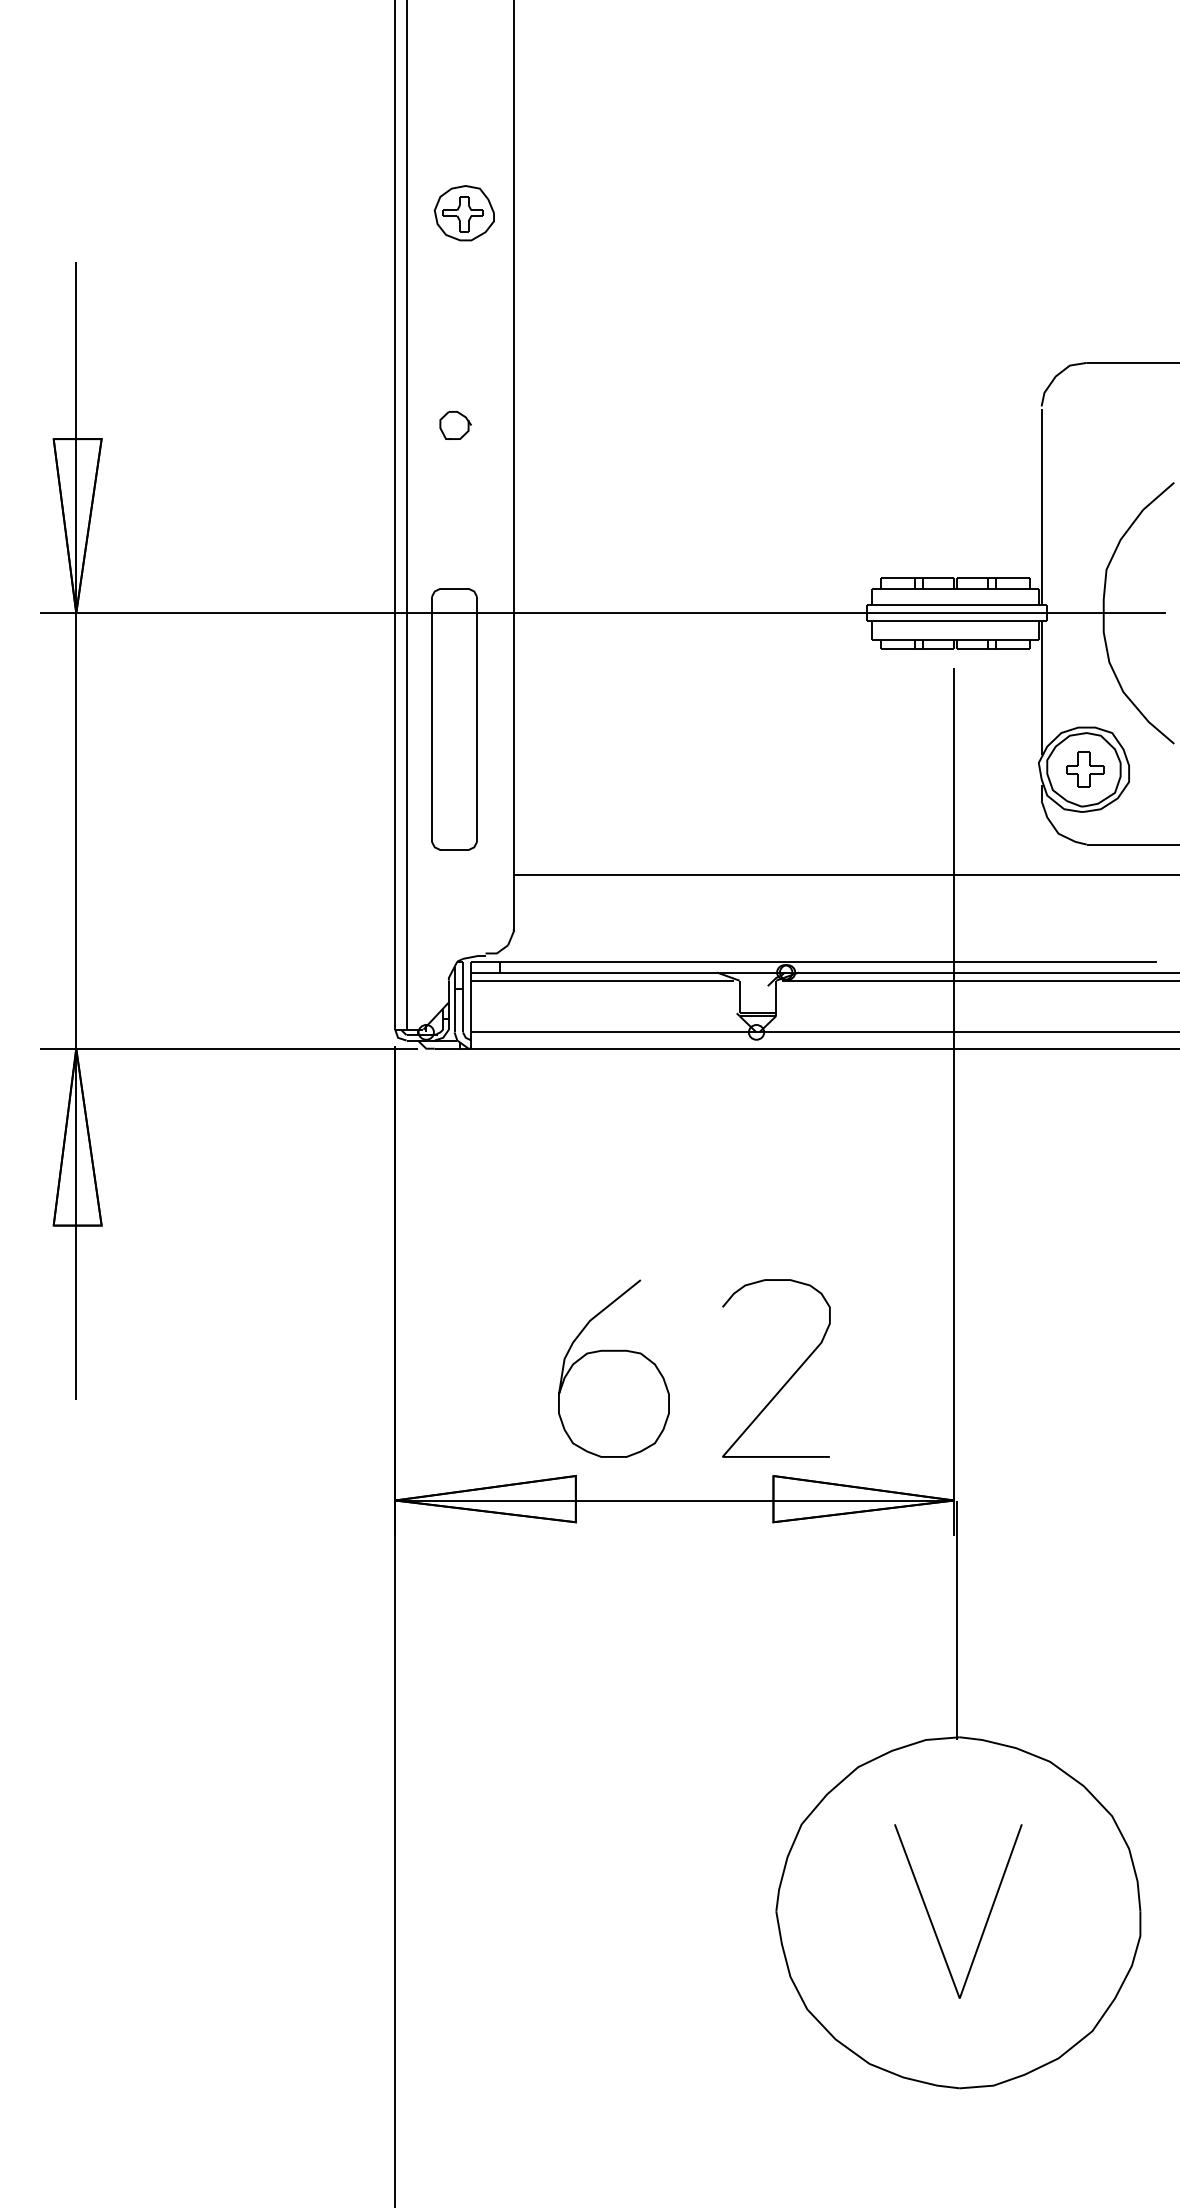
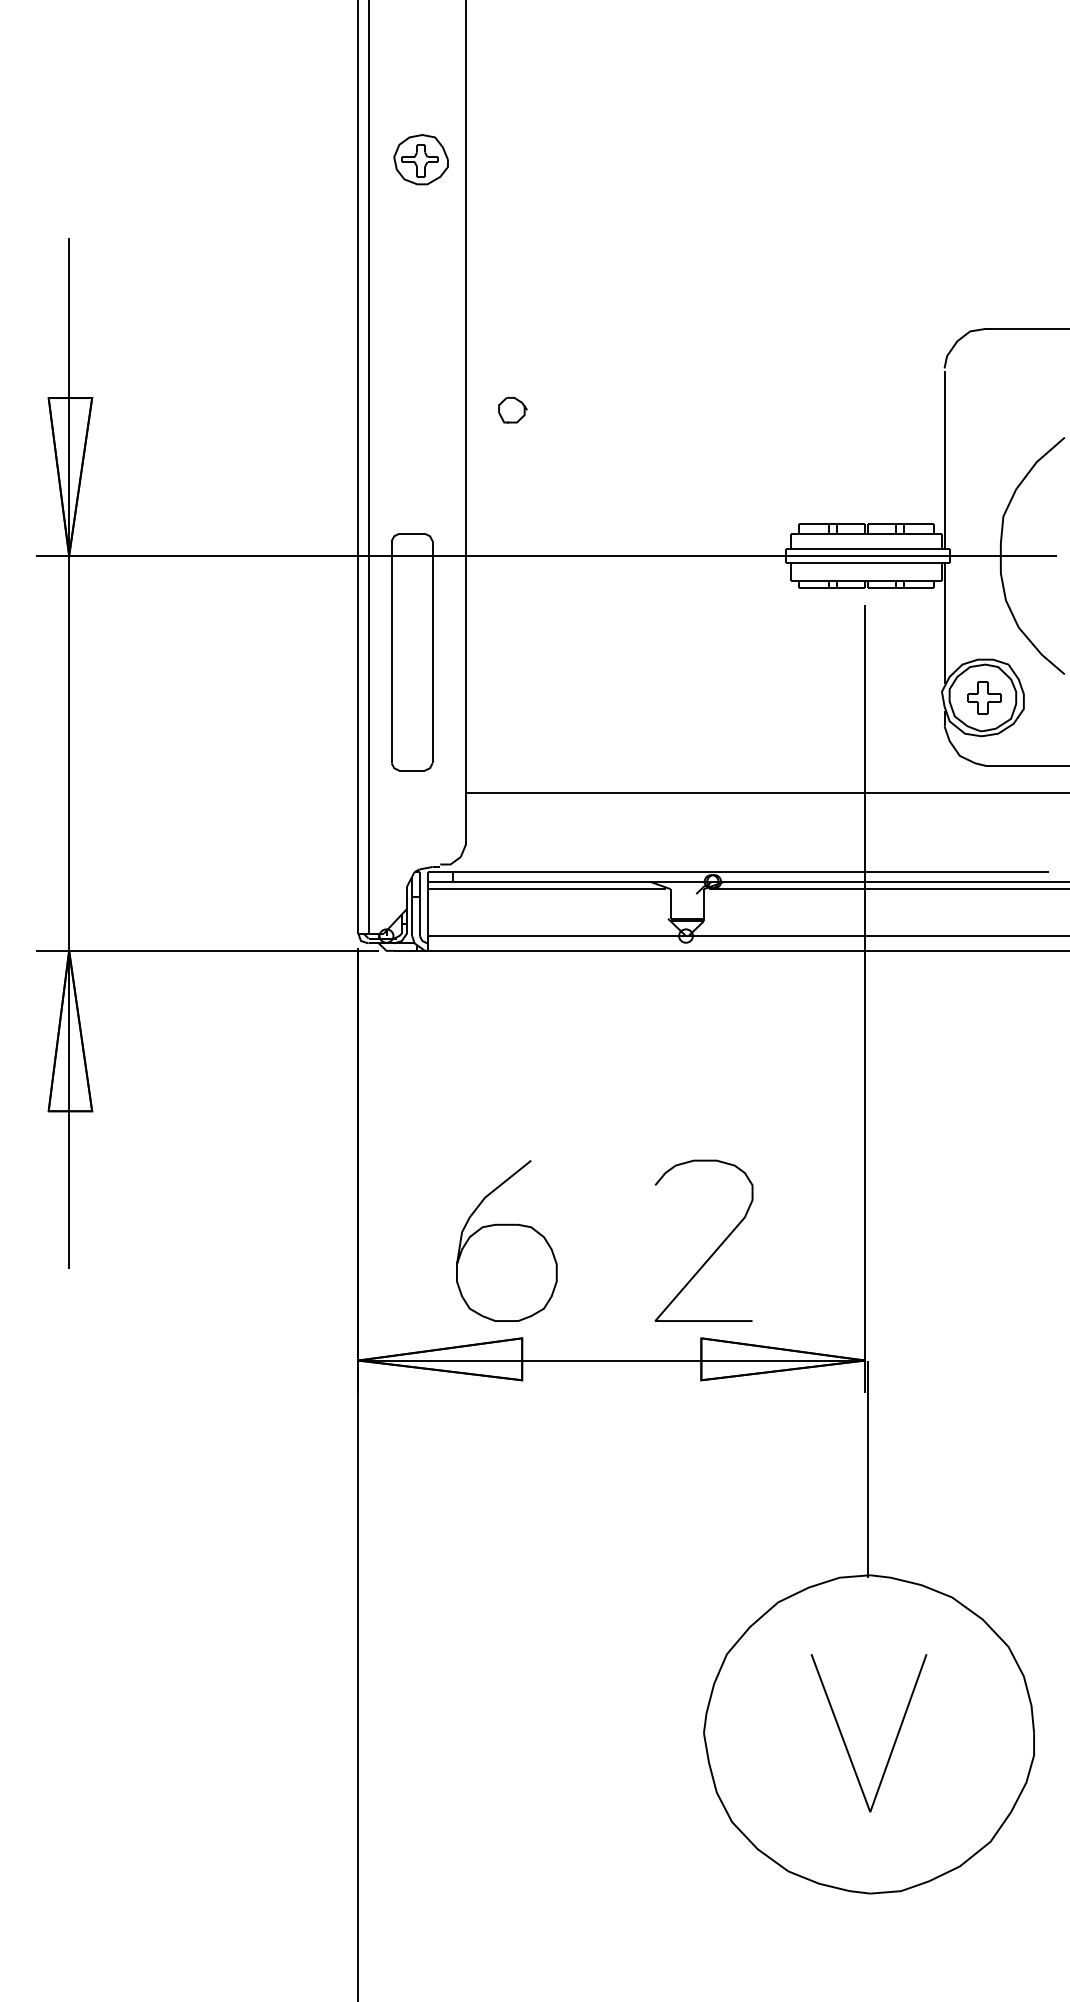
part: (463, 213) -> (420, 159), moved
part: (455, 425) -> (512, 410), moved
curve: (613, 1351) -> (506, 1225), moved

